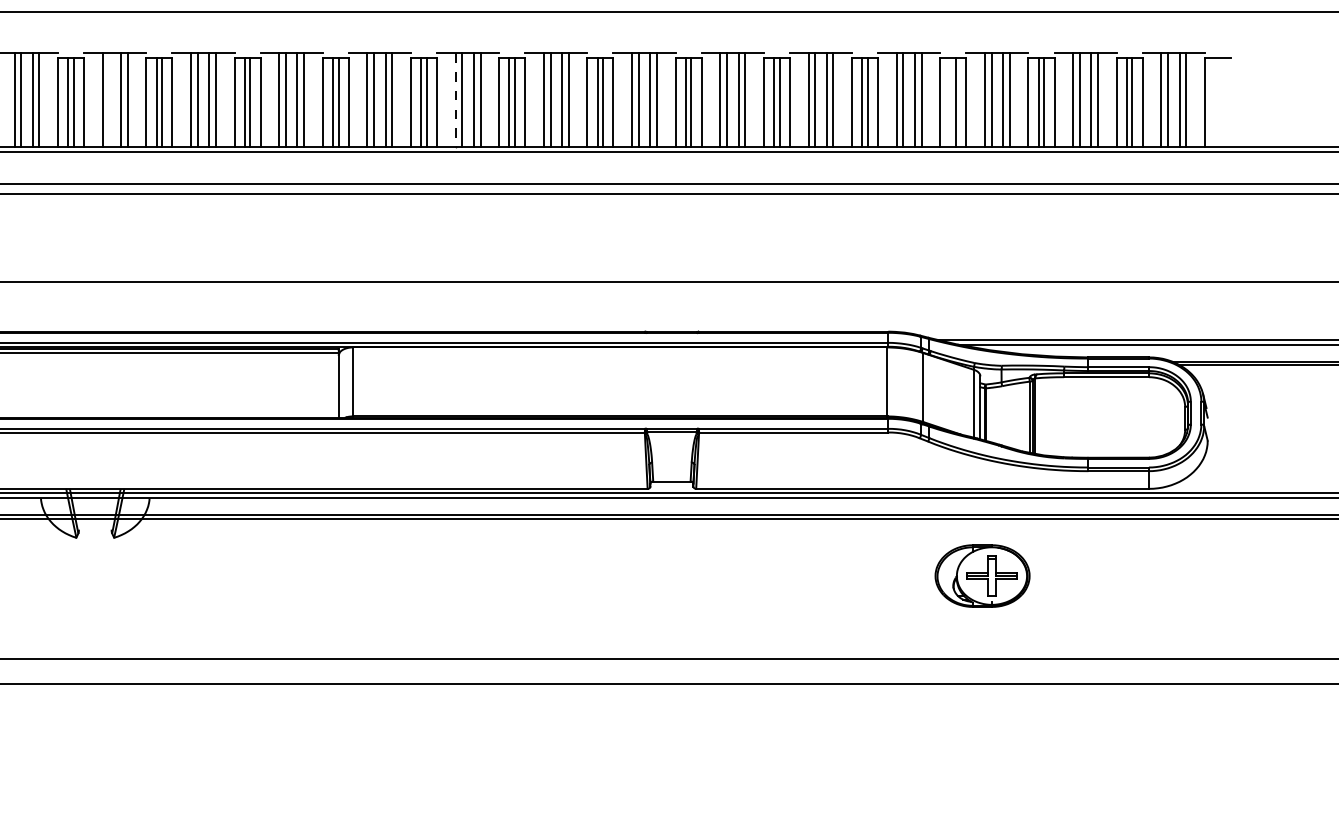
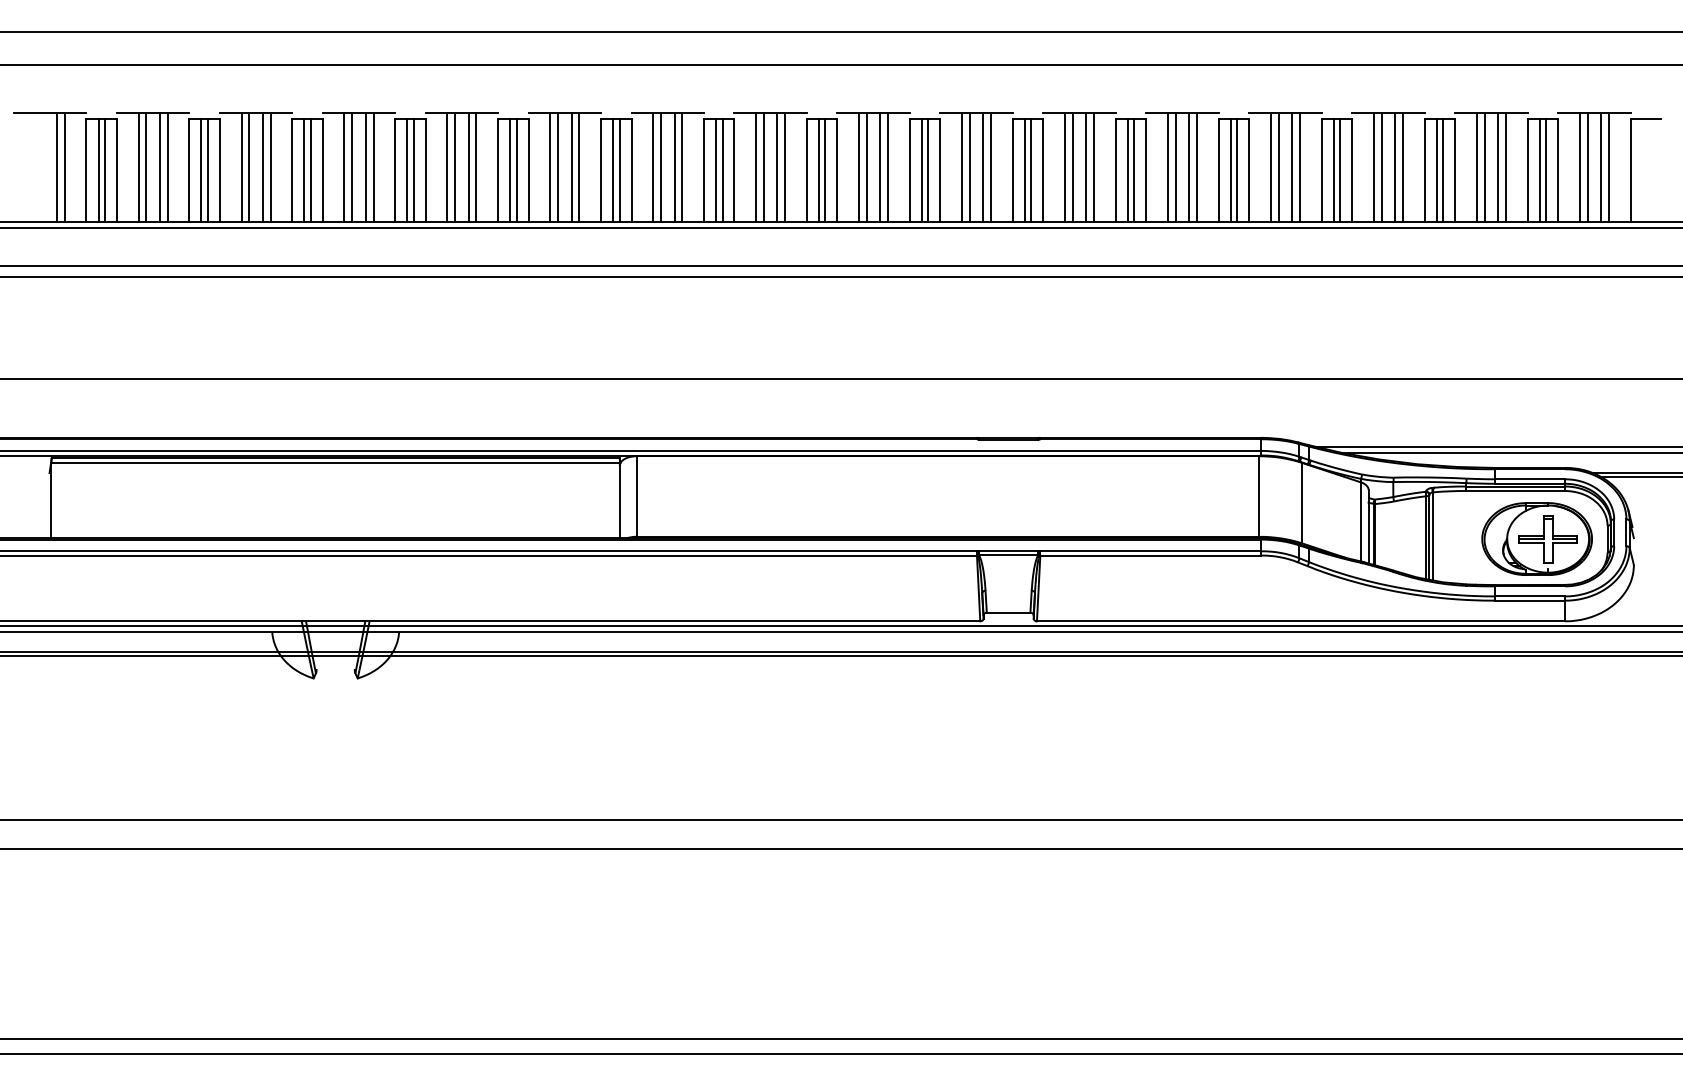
line: (109, 99) -> (352, 167), added
line: (455, 99) -> (756, 167), dashed -> solid
line: (950, 102) -> (1333, 170), added
part: (982, 575) -> (1536, 538), moved

